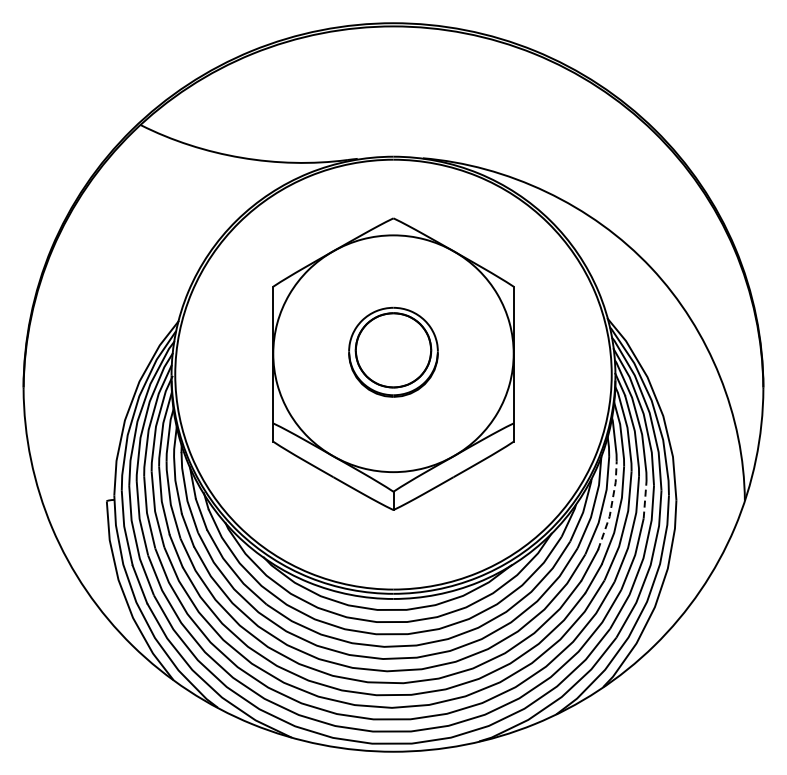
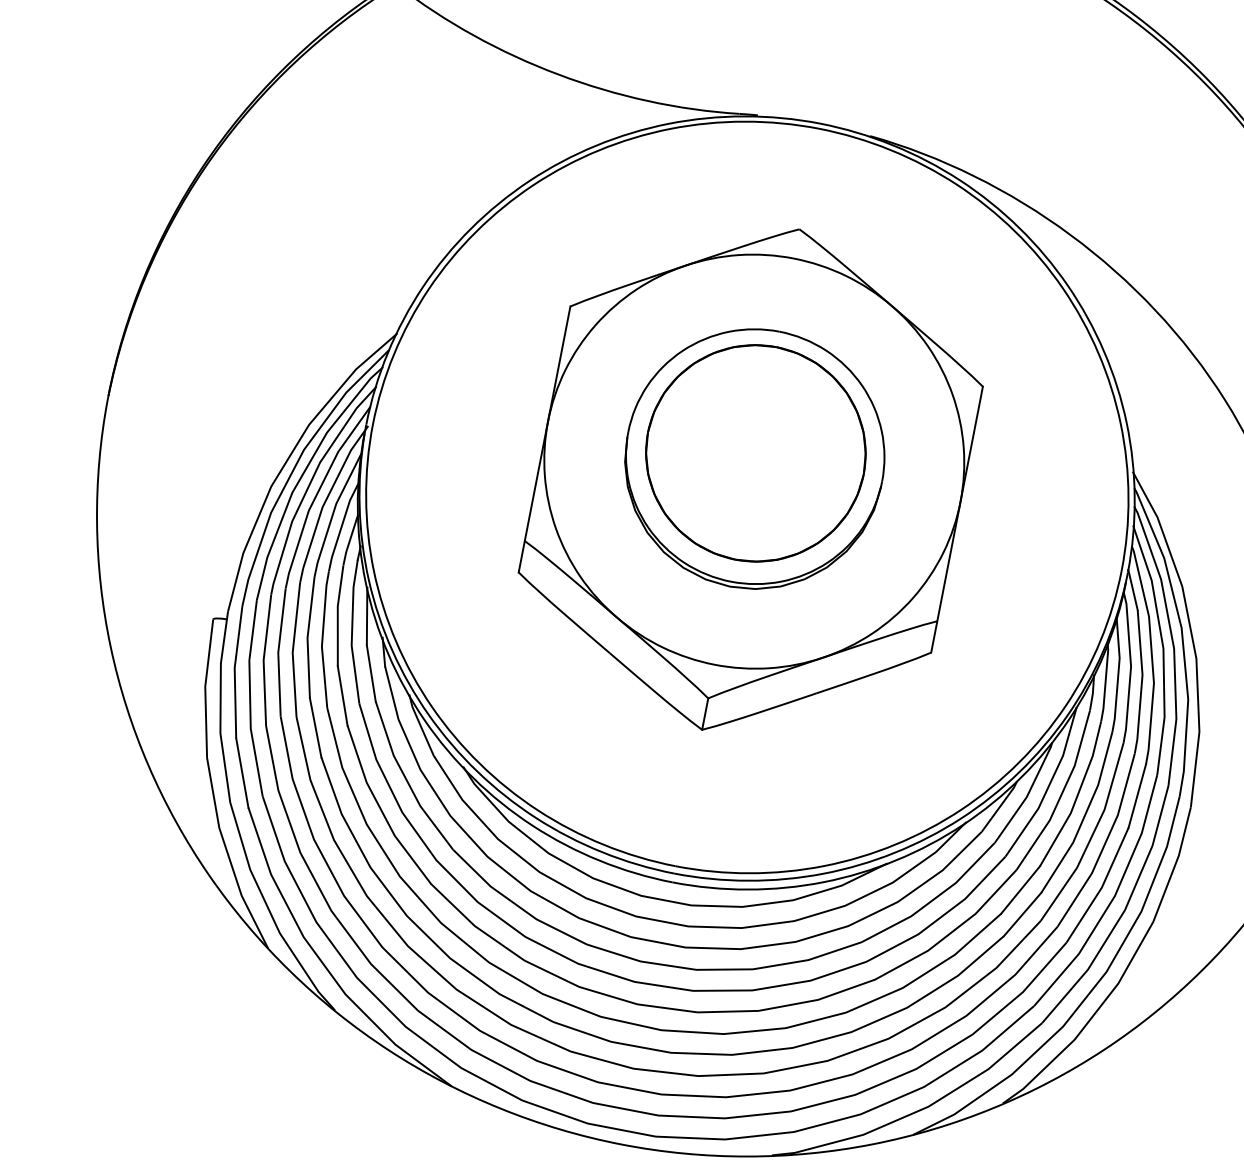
part: (393, 352) -> (754, 459), size x1.67
line: (645, 499) -> (1138, 795), dashed -> solid
line: (611, 506) -> (1077, 796), dashed -> solid

